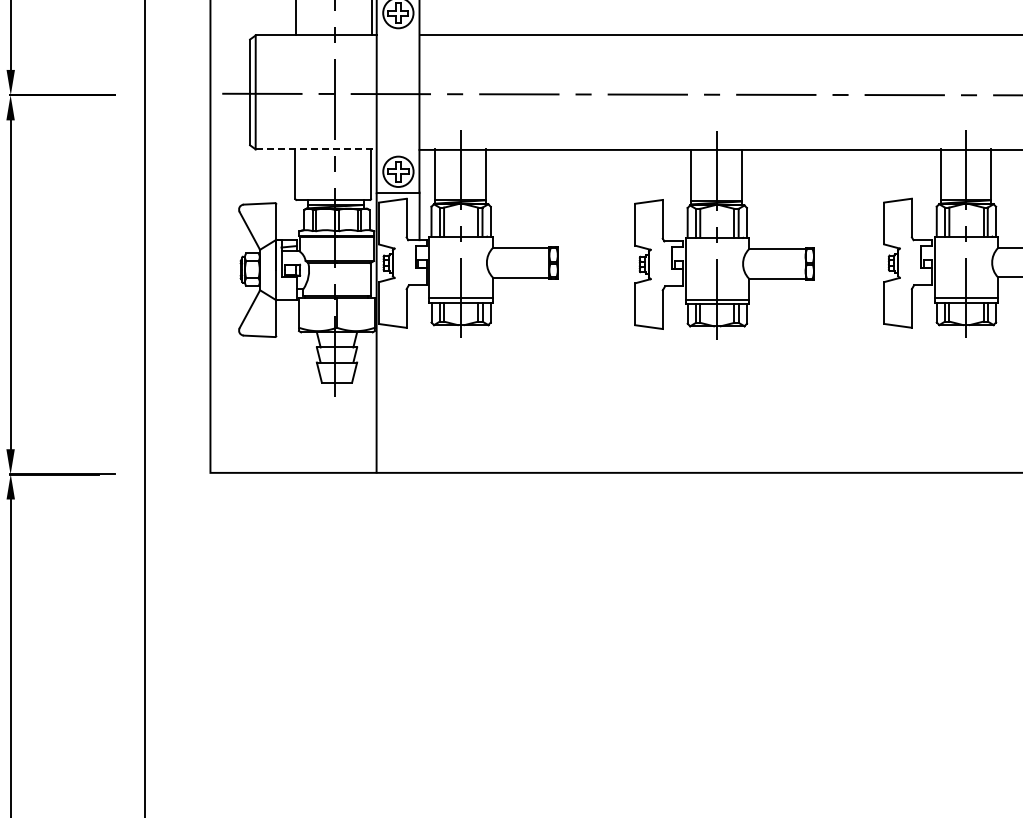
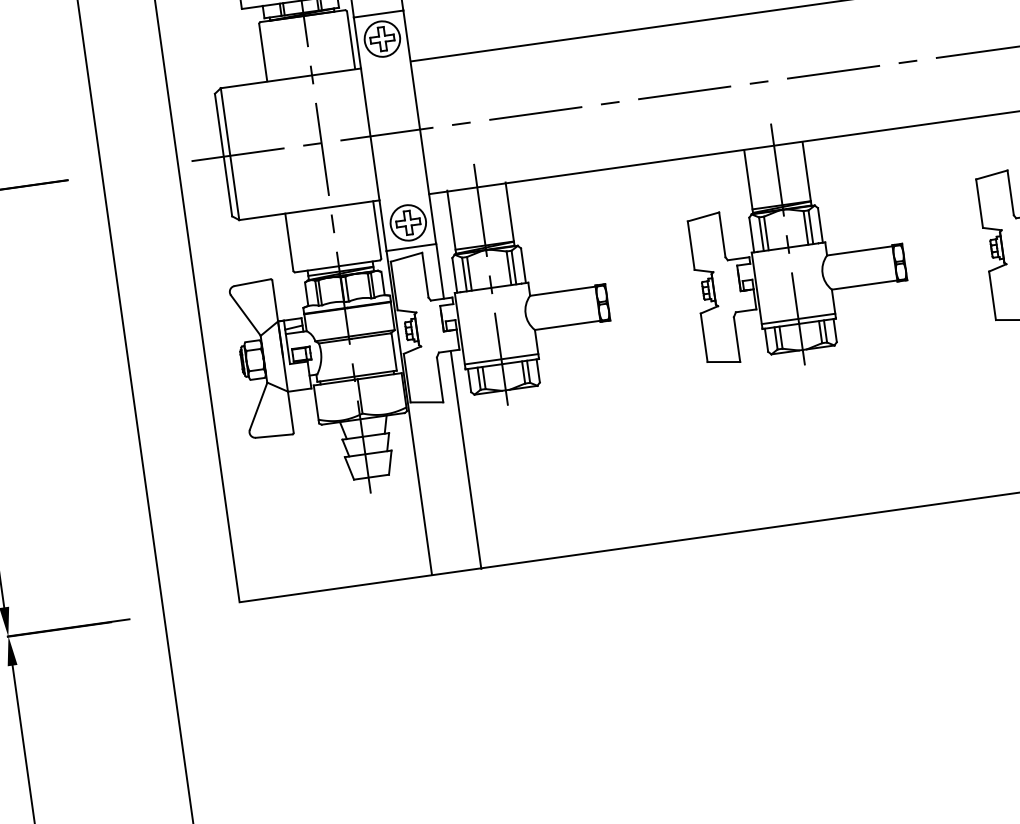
line: (316, 149) -> (309, 210), dashed -> solid
line: (419, 379) -> (466, 460), added

